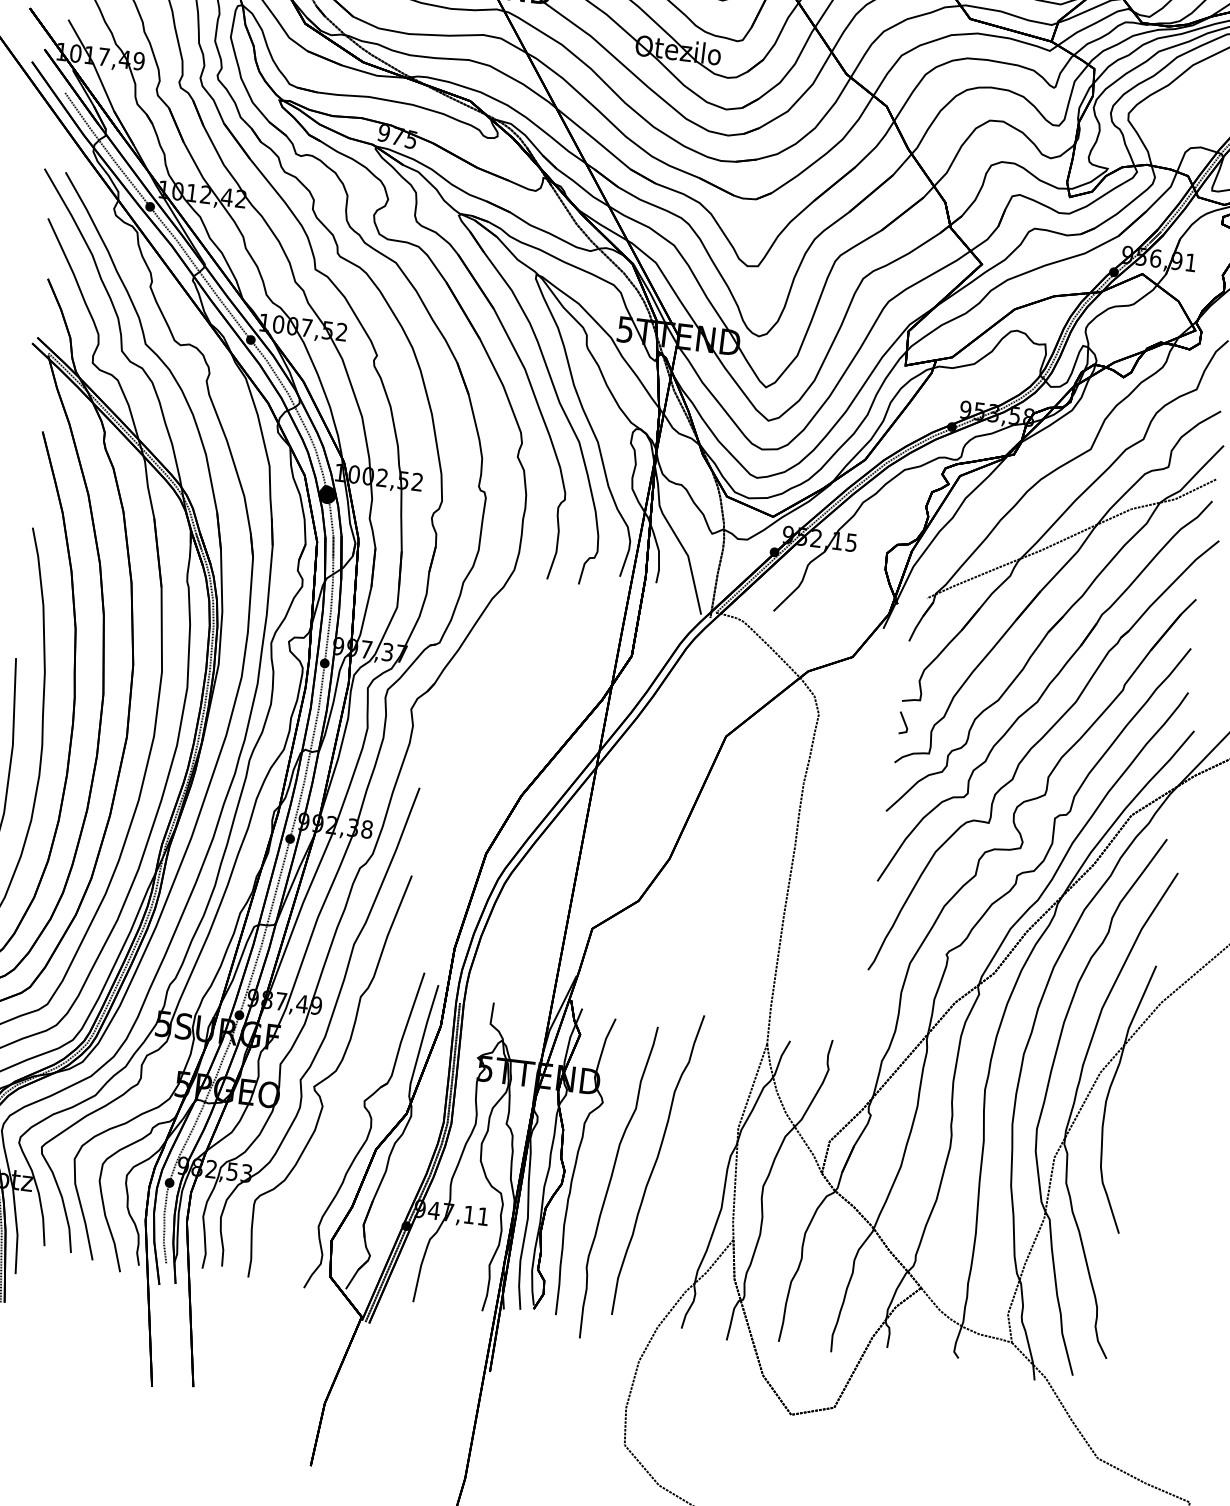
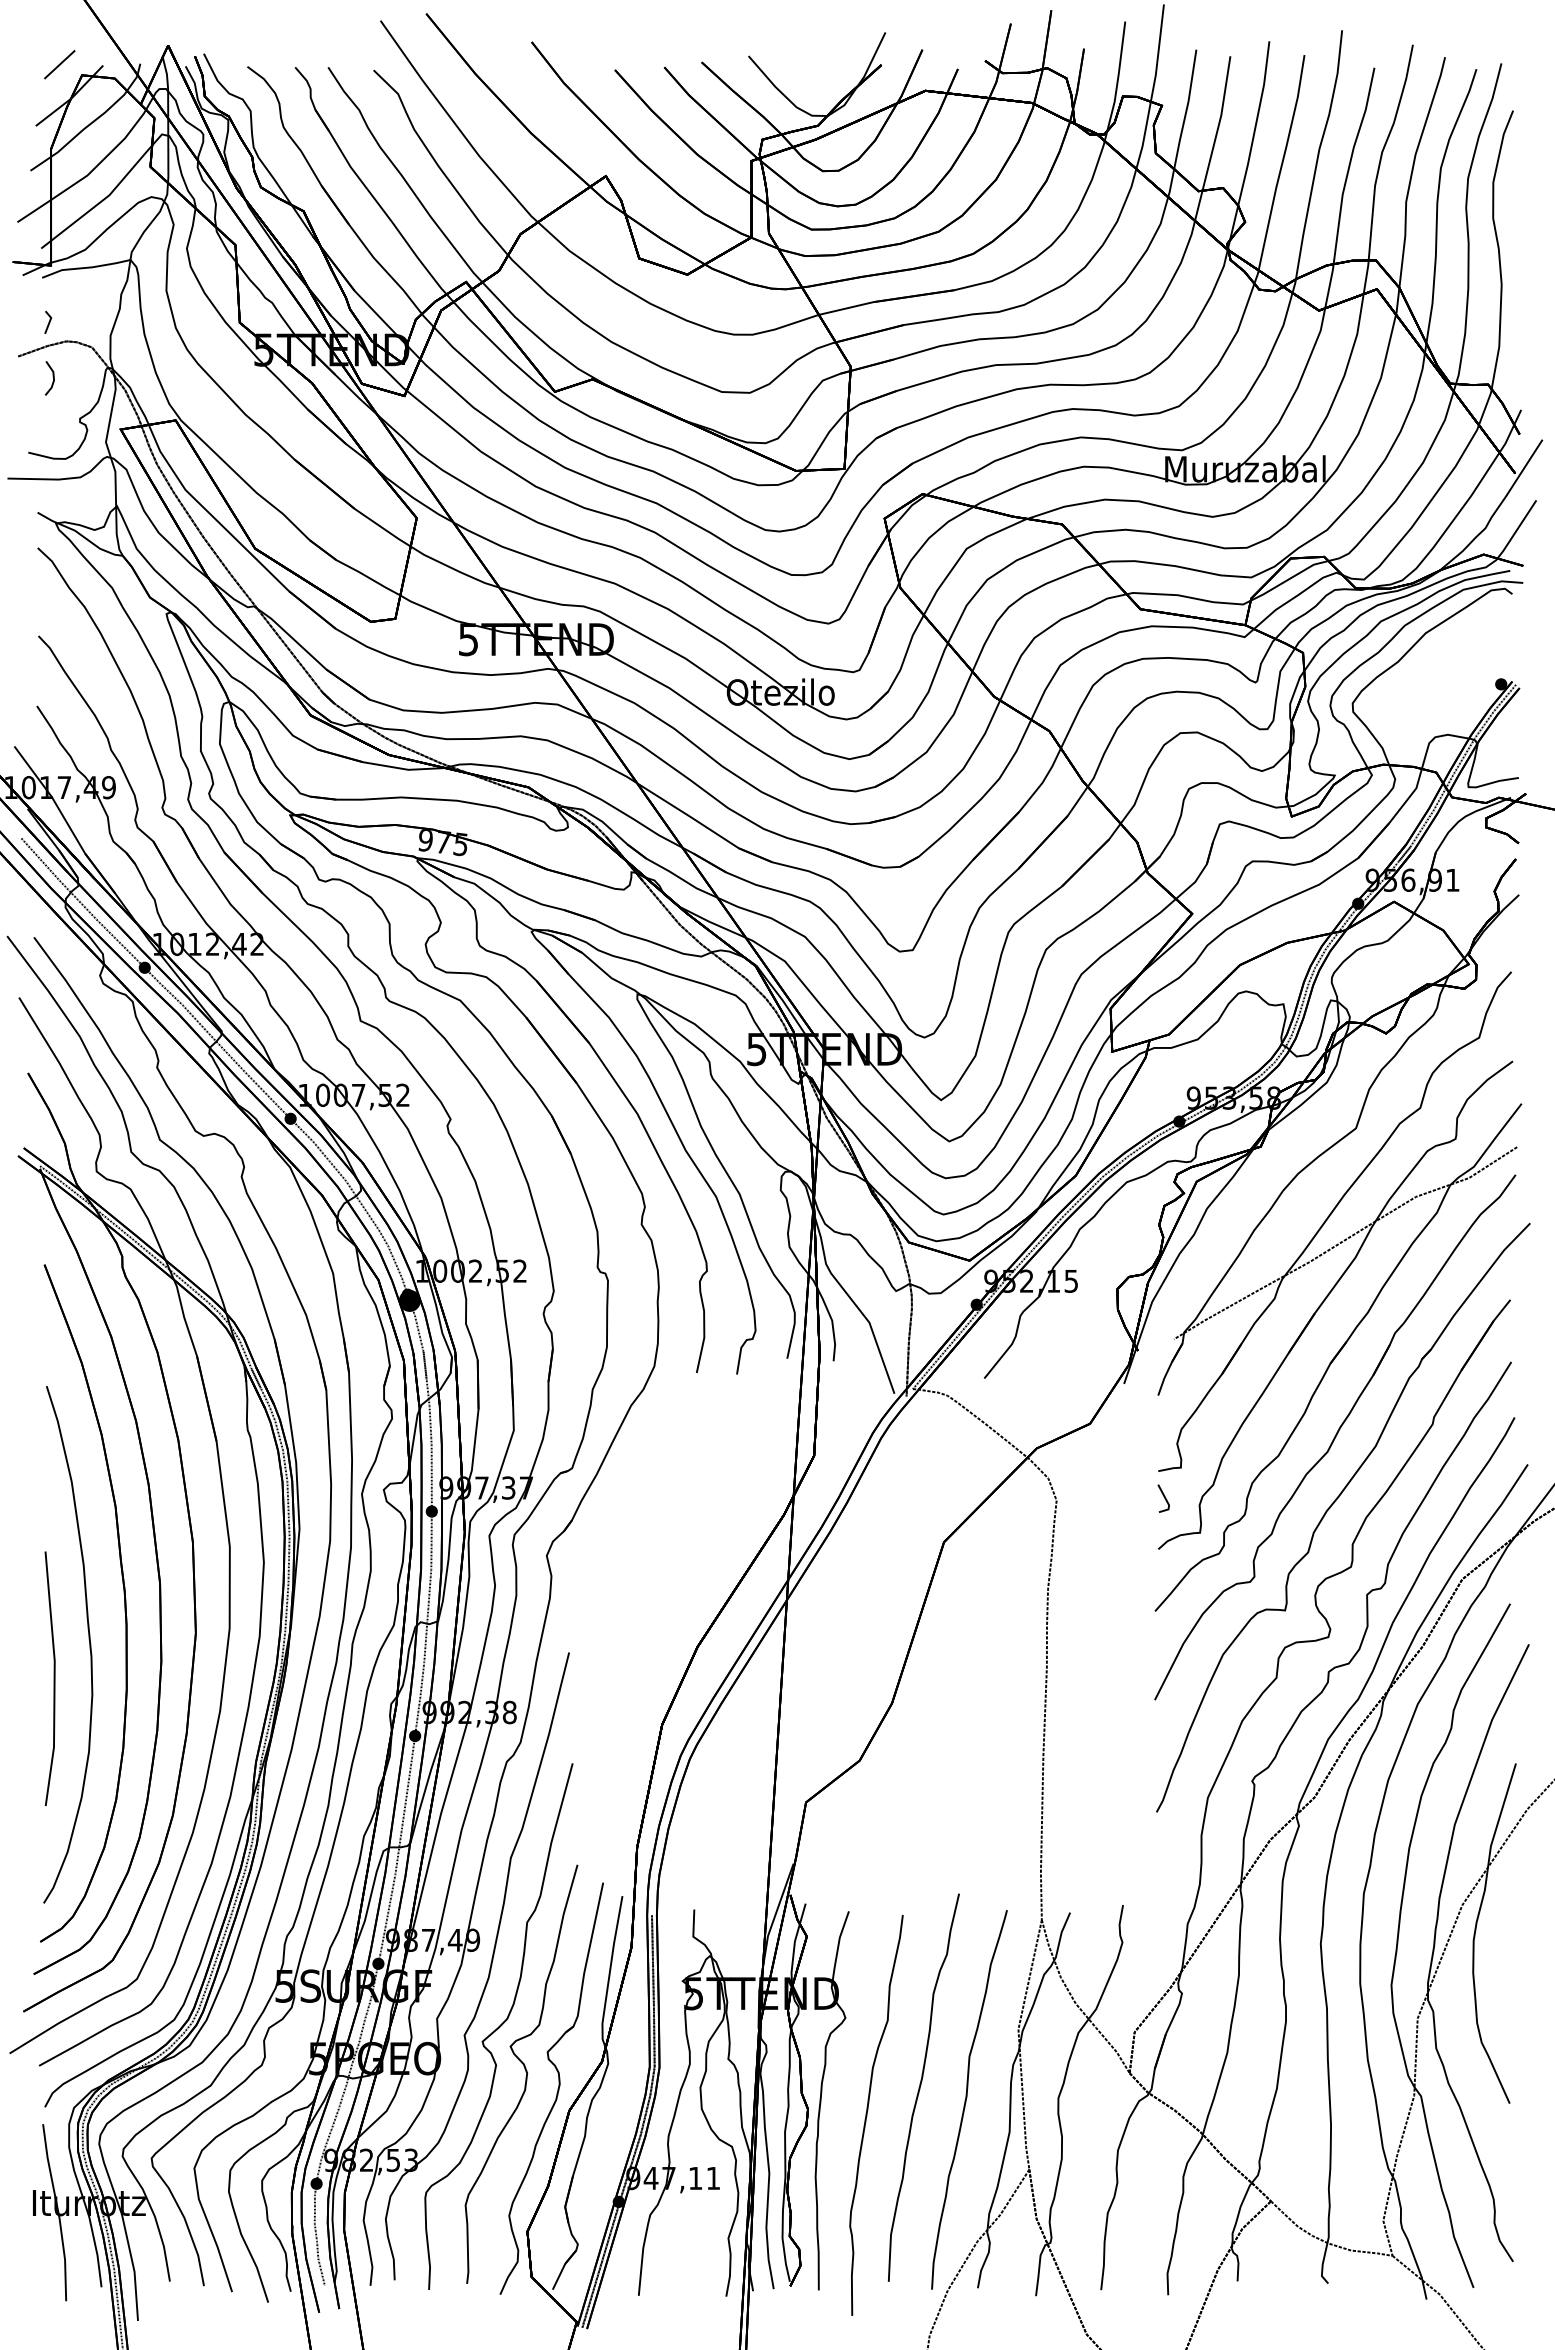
part: (341, 1115) -> (521, 2073), added
part: (692, 1178) -> (969, 2099), added

